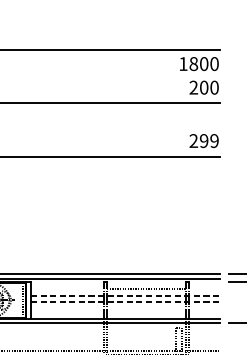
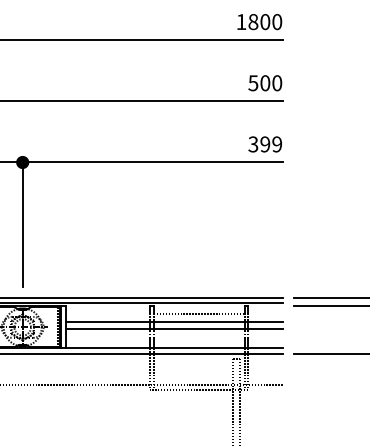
text: (199, 64) -> (259, 22), moved
text: (193, 87) -> (253, 83), 200 -> 500
text: (193, 141) -> (253, 144), 299 -> 399
line: (125, 296) -> (175, 322), dashed -> solid
line: (125, 302) -> (175, 329), dashed -> solid

